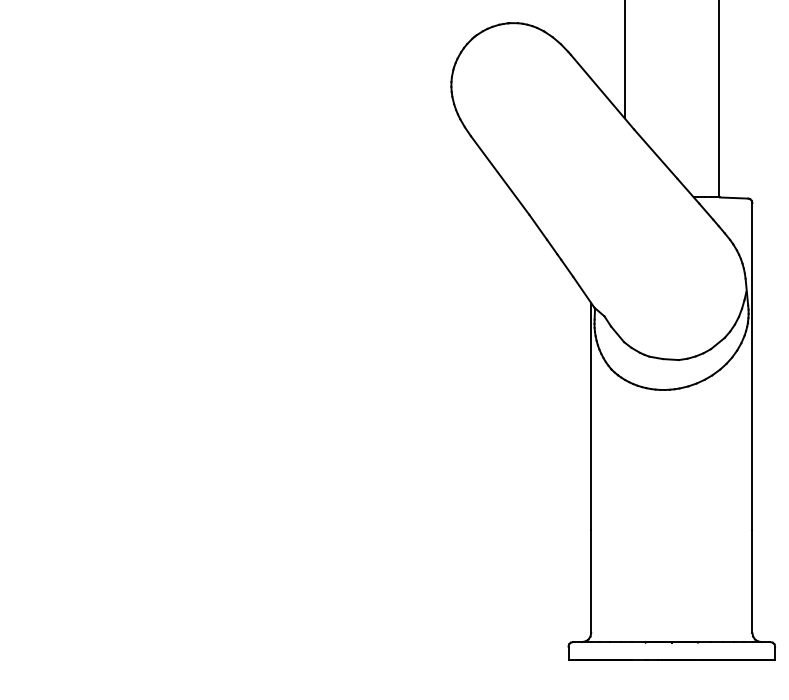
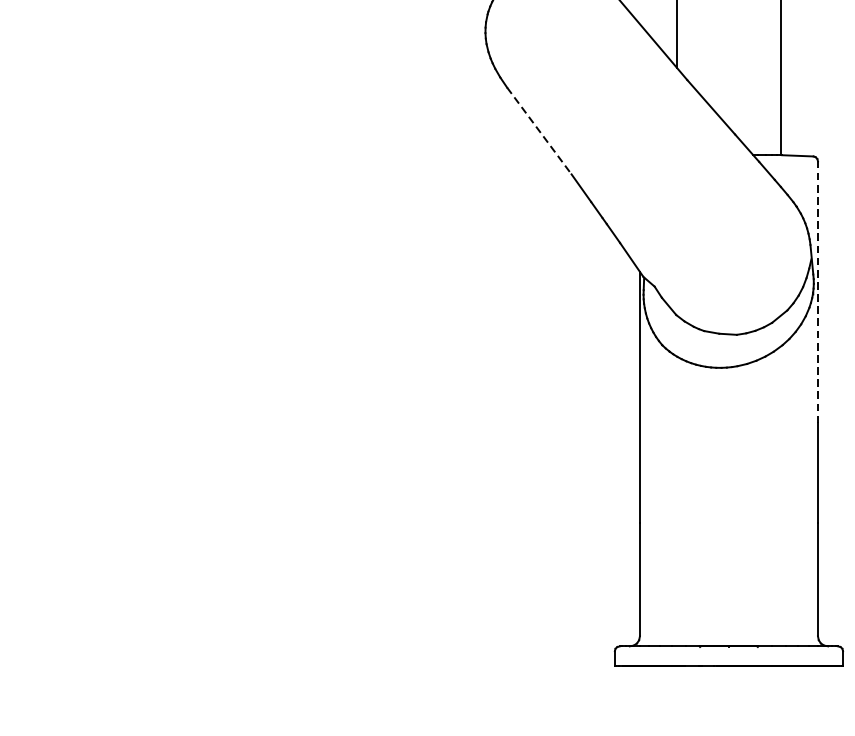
line: (500, 175) -> (539, 130), solid -> dashed
line: (752, 321) -> (818, 292), solid -> dashed

